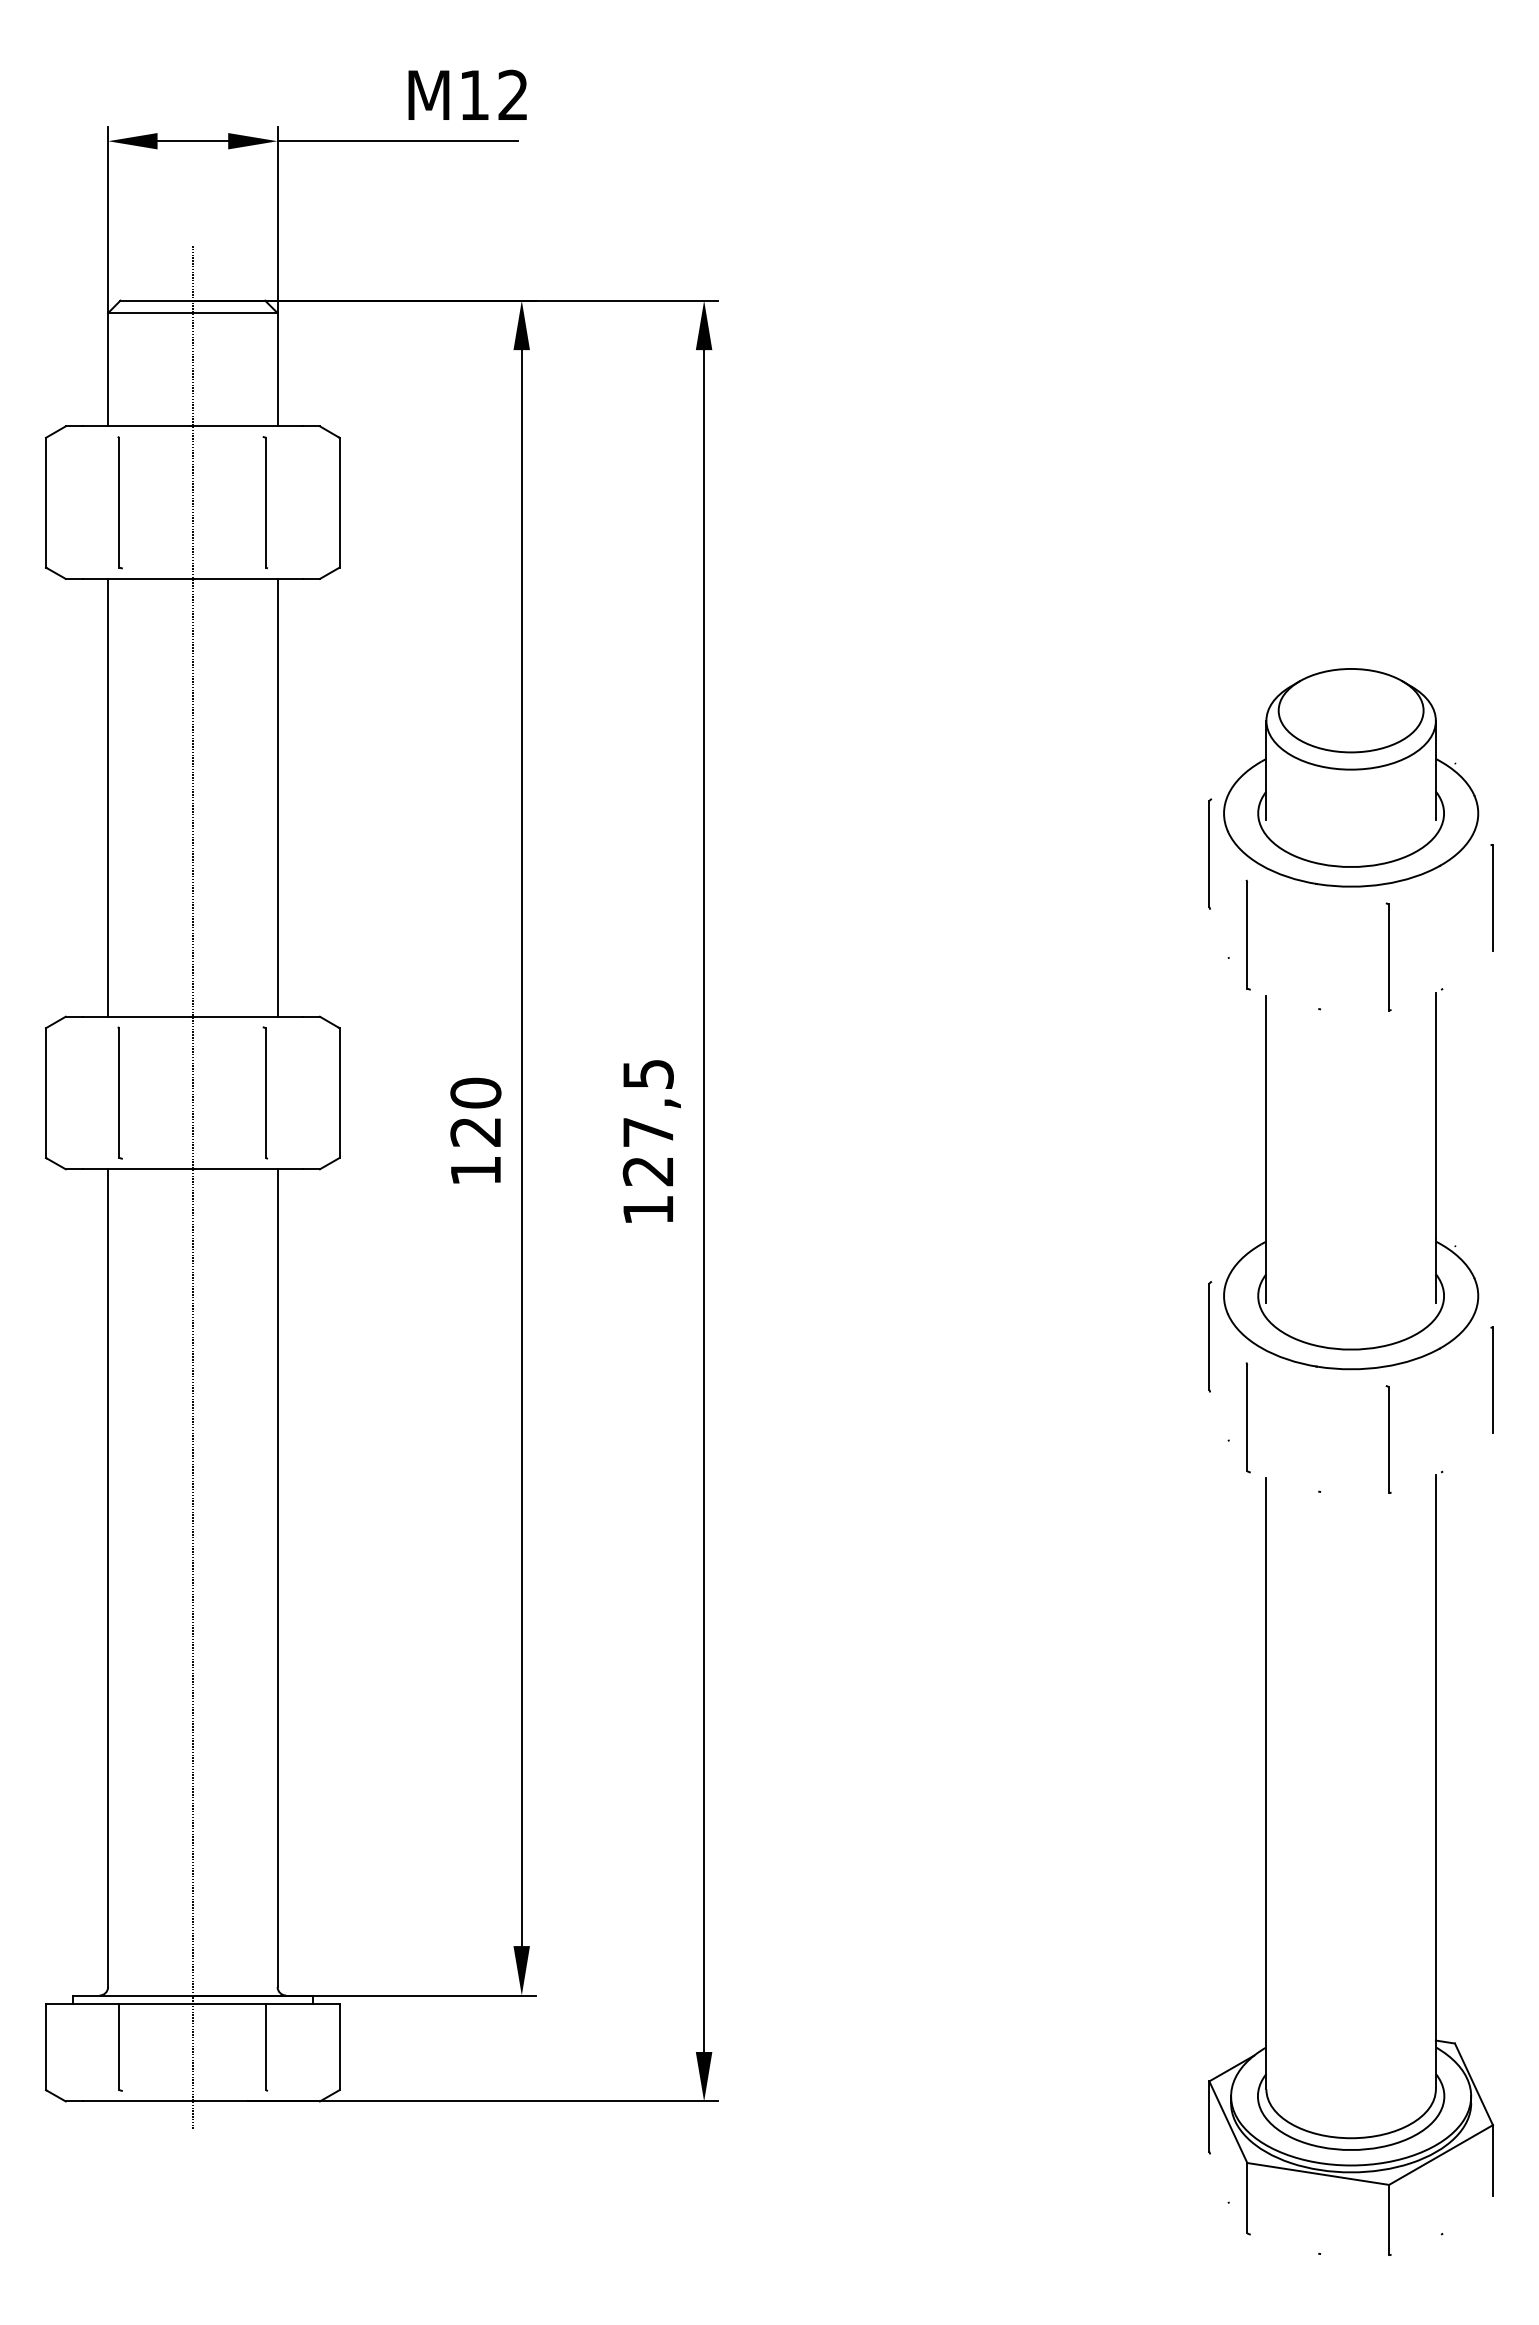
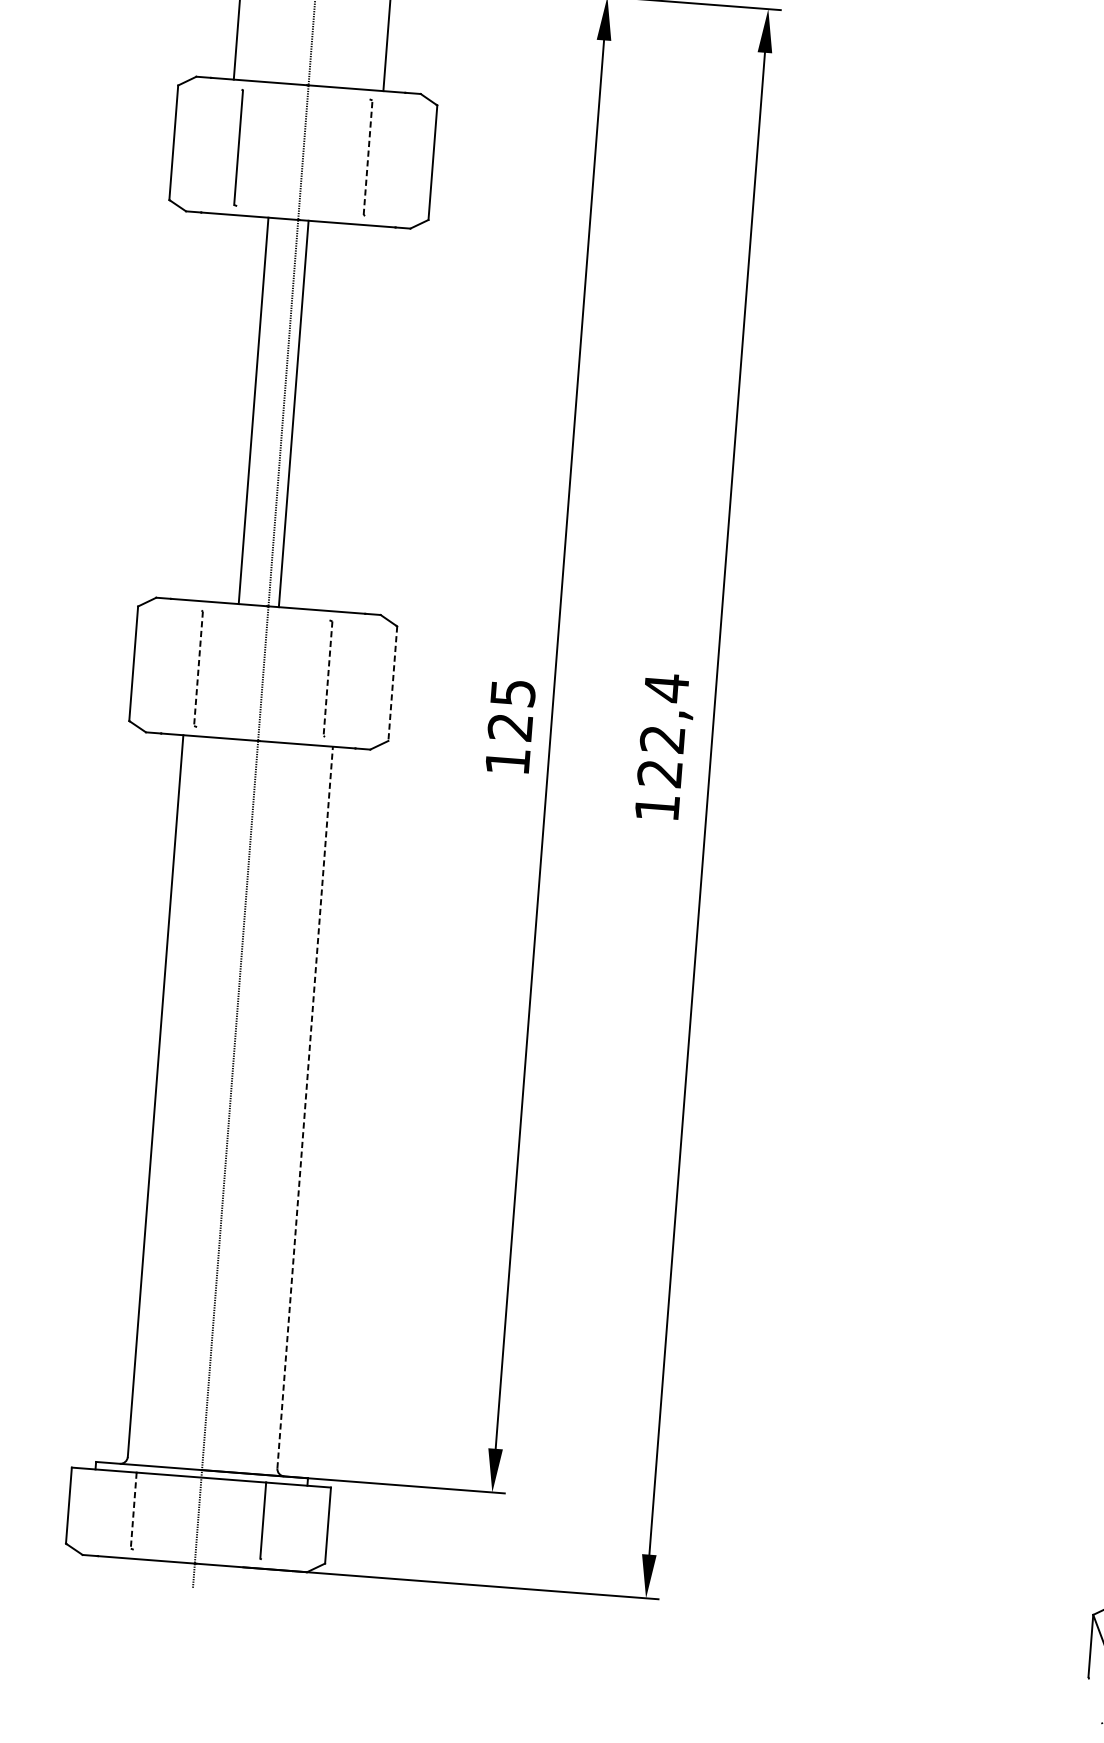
line: (266, 502) -> (368, 157), solid -> dashed
line: (108, 797) -> (253, 410), moved
line: (277, 797) -> (293, 413), moved
text: (475, 1092) -> (512, 692), 120 -> 125
line: (119, 1093) -> (198, 669), solid -> dashed
line: (266, 1093) -> (328, 679), solid -> dashed
line: (339, 1093) -> (392, 684), solid -> dashed
text: (647, 1102) -> (663, 712), 127,5 -> 122,4
line: (277, 1578) -> (305, 1107), solid -> dashed
line: (119, 2047) -> (133, 1511), solid -> dashed

